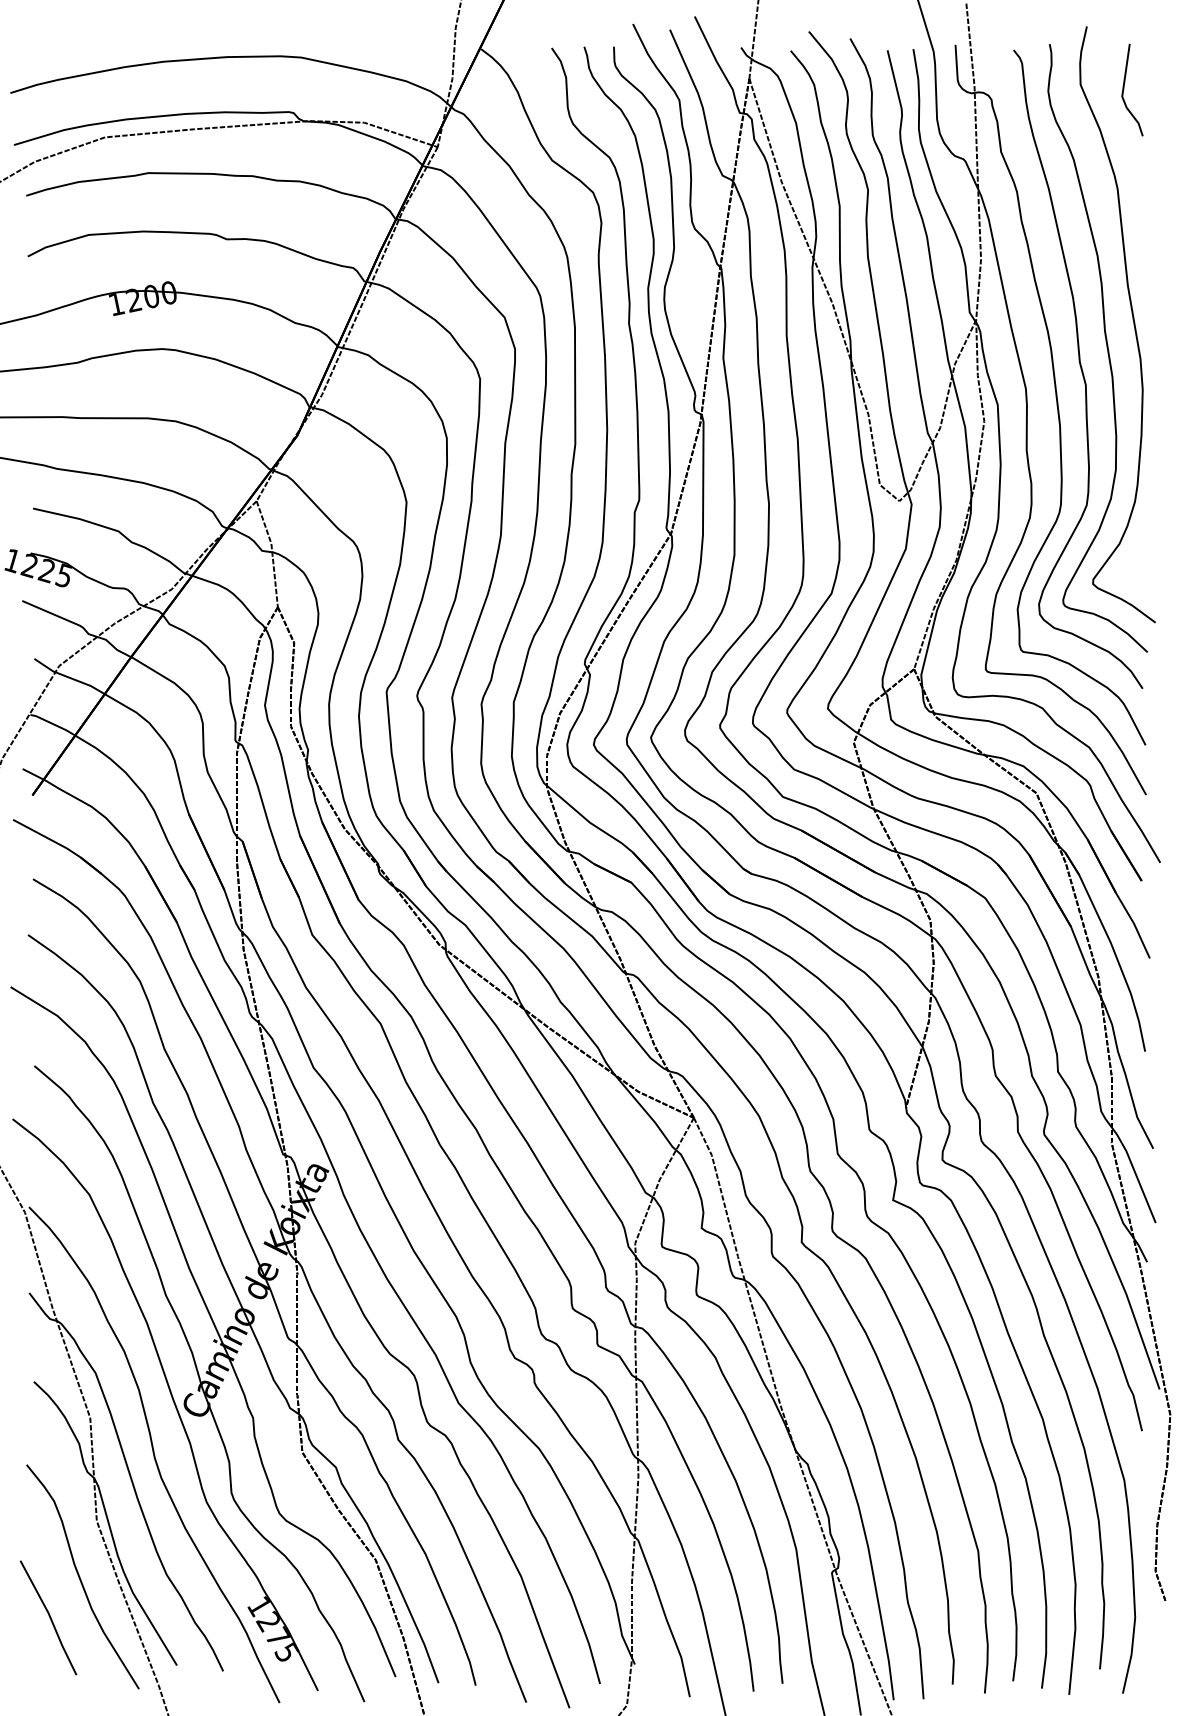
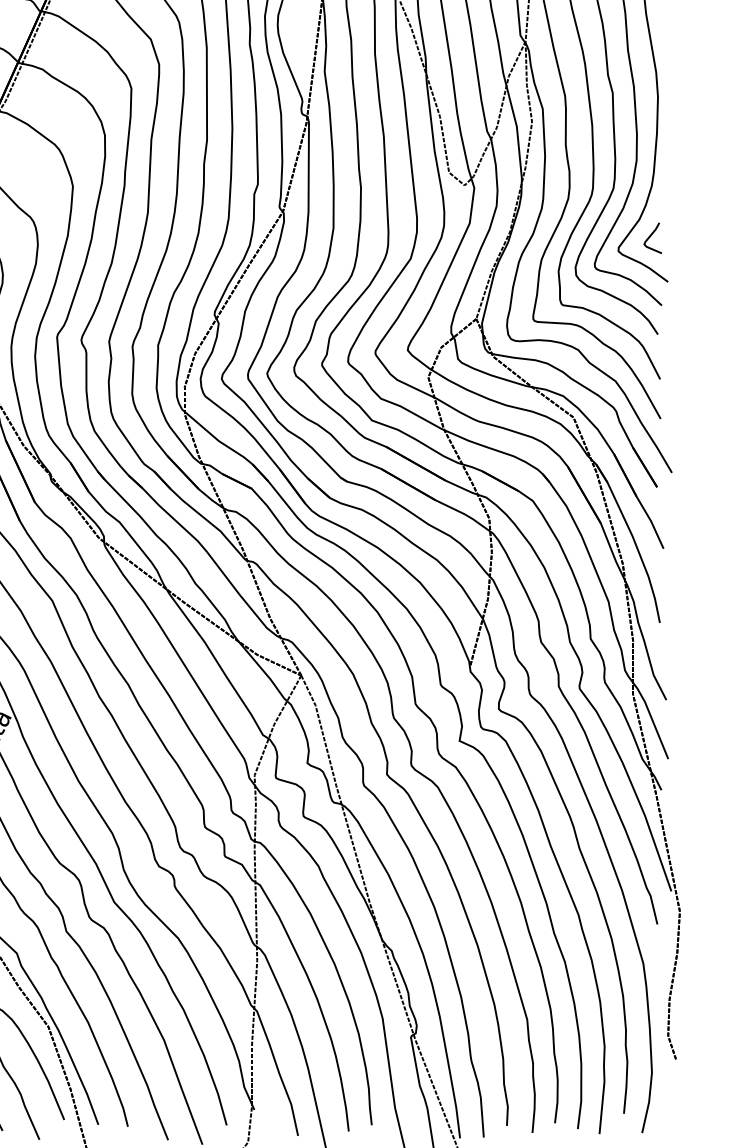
curve: (1133, 565) -> (650, 236), added

